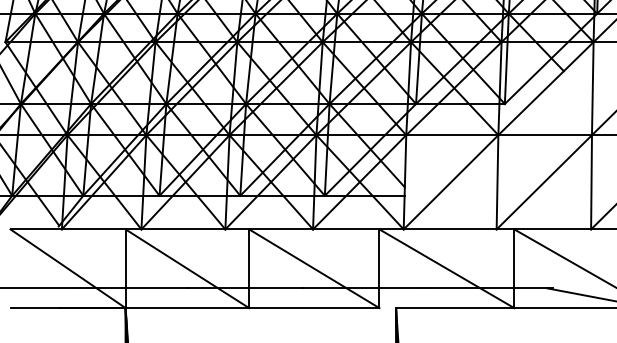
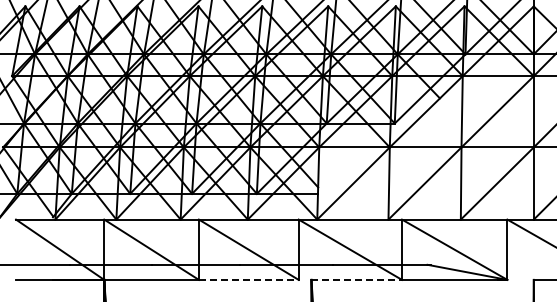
line: (313, 307) -> (248, 279), solid -> dashed
line: (456, 307) -> (357, 279), solid -> dashed

